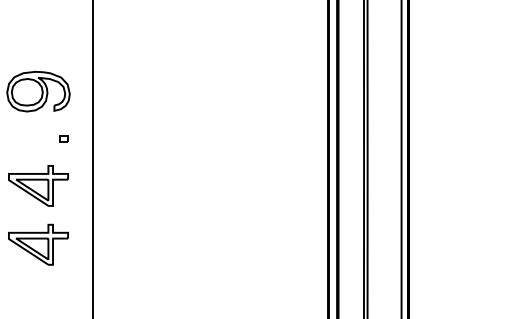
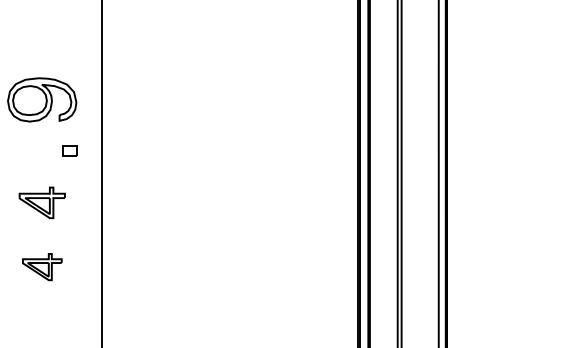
part: (64, 137) -> (70, 150), size x1.6
part: (38, 185) -> (42, 202), size x0.7
part: (38, 244) -> (42, 266), size x0.6

